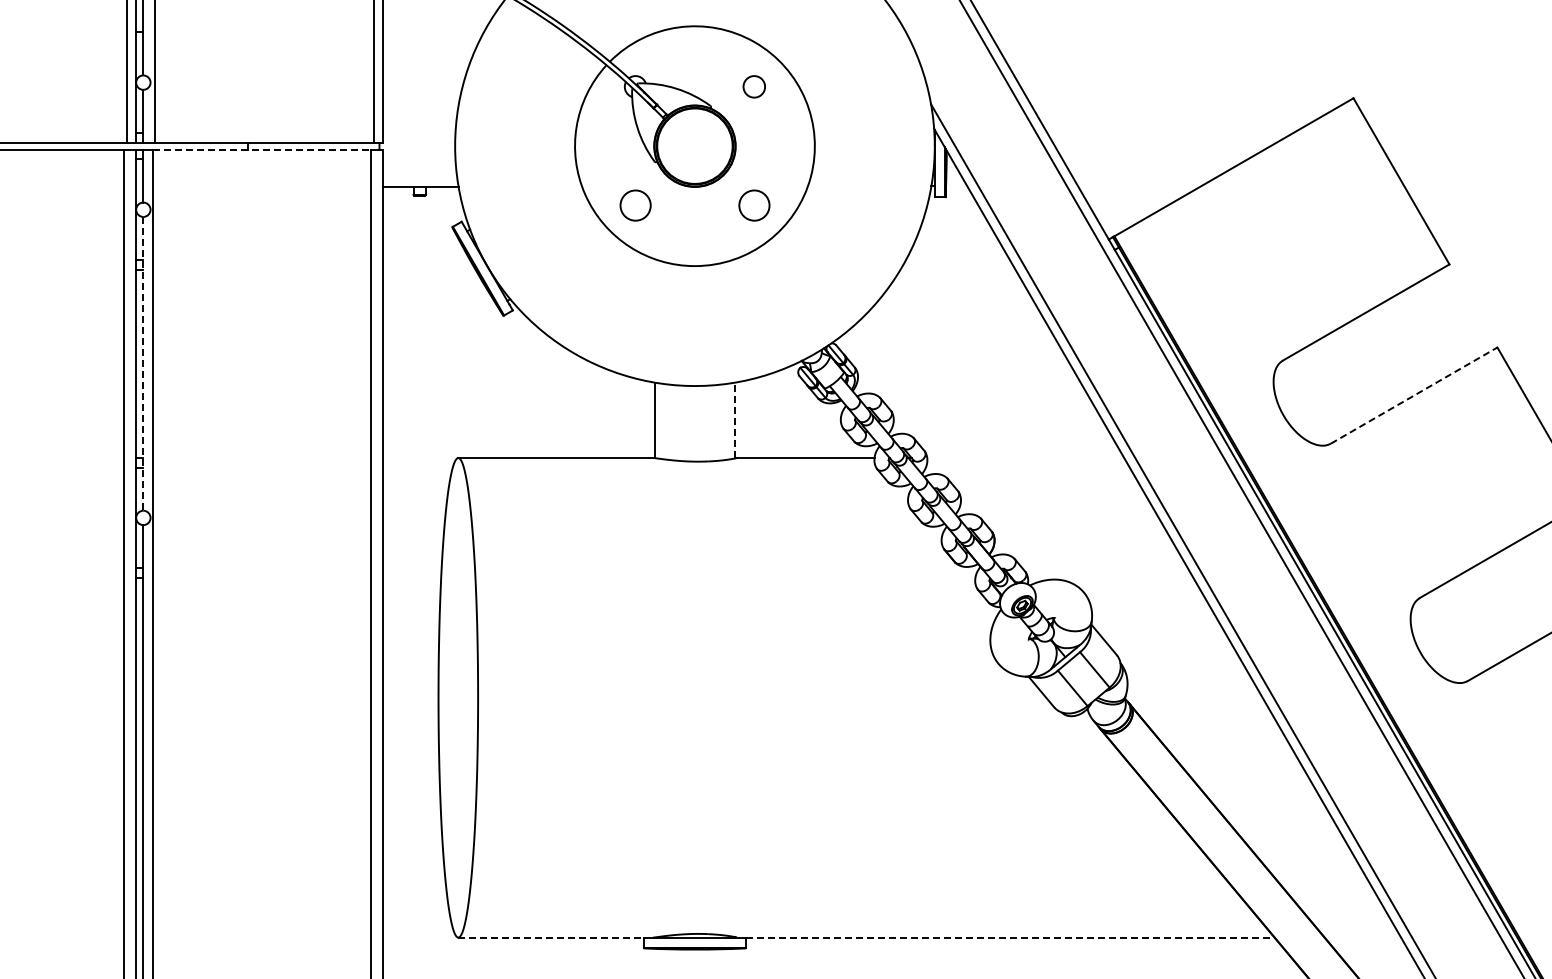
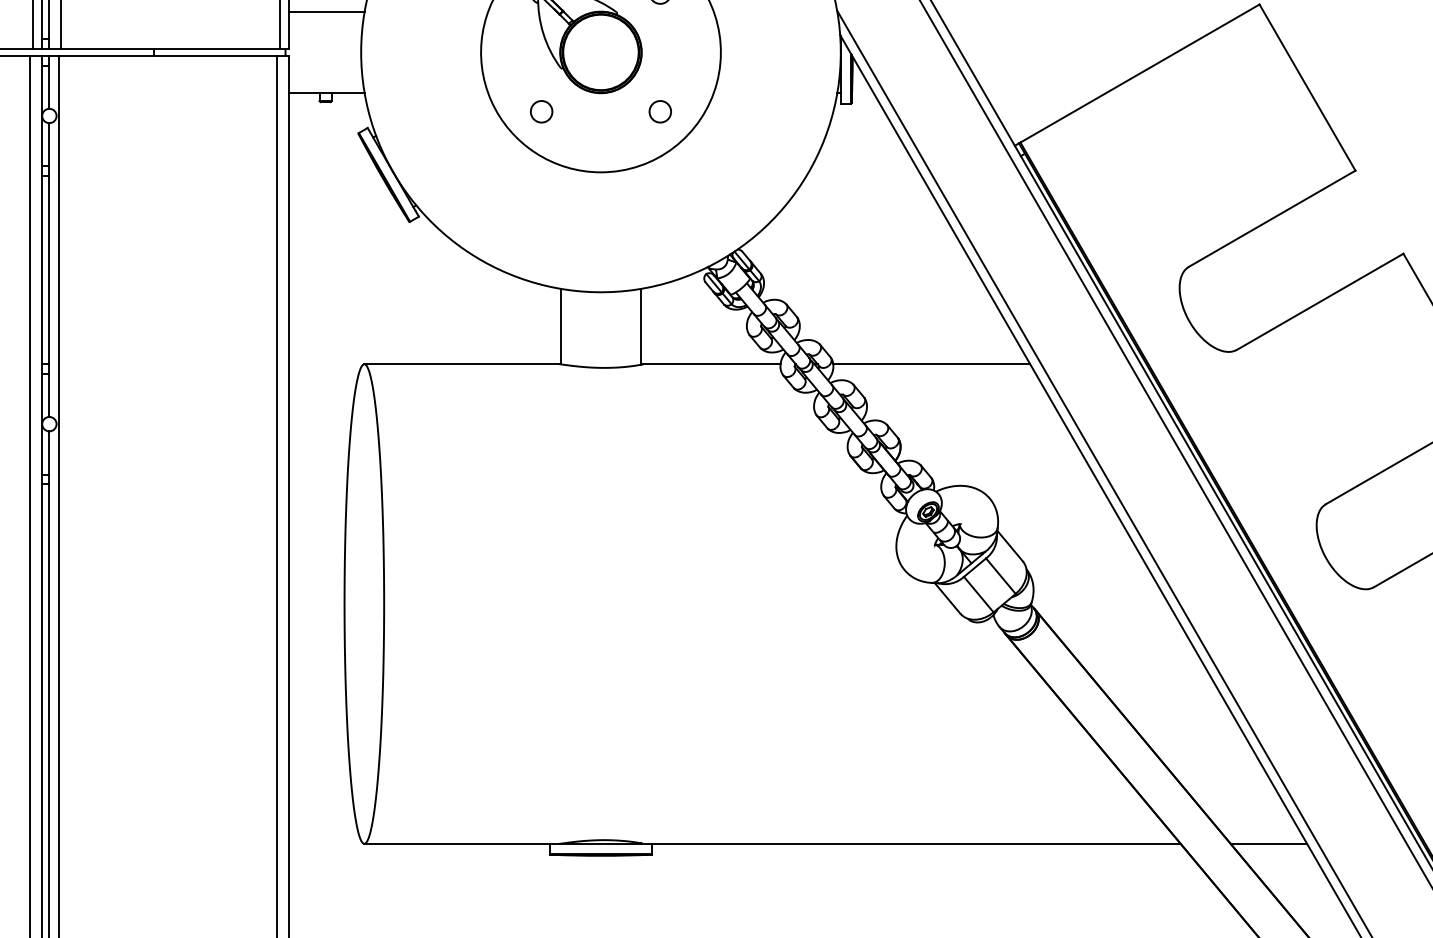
line: (420, 105) -> (326, 11), added
line: (262, 149) -> (168, 55), dashed -> solid
circle: (635, 205) -> (541, 111), size x0.71
circle: (753, 205) -> (659, 111), size x0.71
line: (143, 363) -> (49, 269), dashed -> solid
line: (1414, 395) -> (1320, 301), dashed -> solid
line: (735, 420) -> (641, 326), dashed -> solid
line: (1025, 457) -> (931, 363), added
line: (551, 937) -> (457, 843), dashed -> solid
line: (1010, 937) -> (916, 843), dashed -> solid
line: (1362, 937) -> (1268, 843), added

